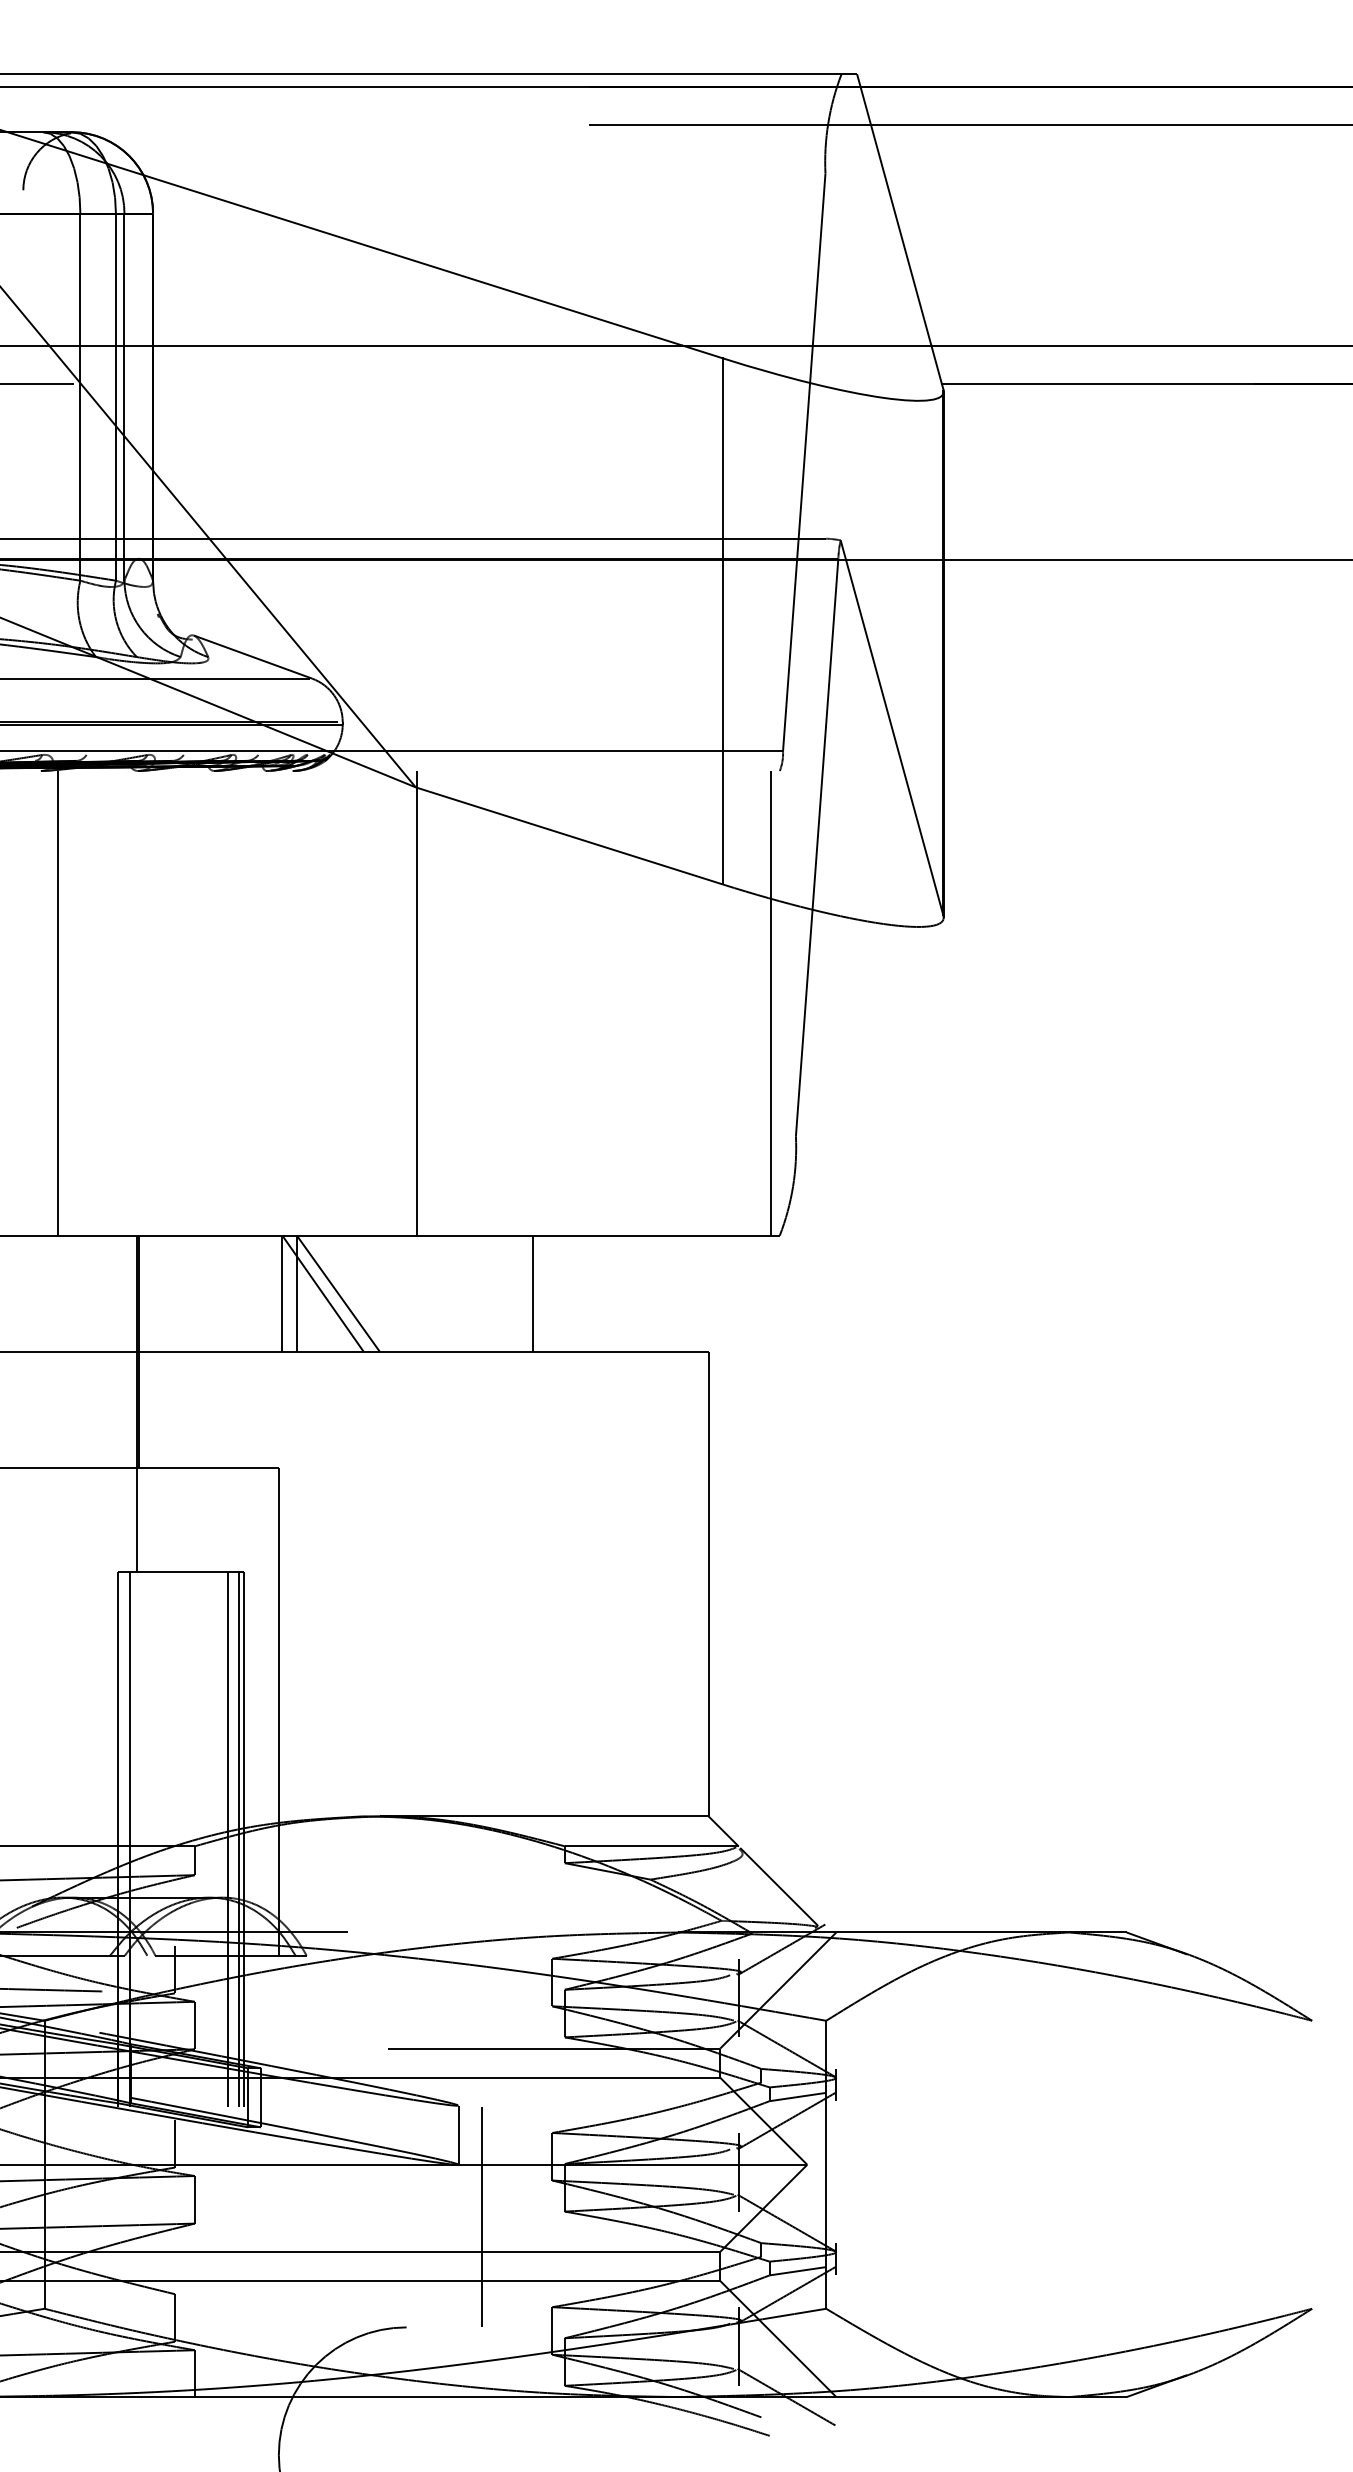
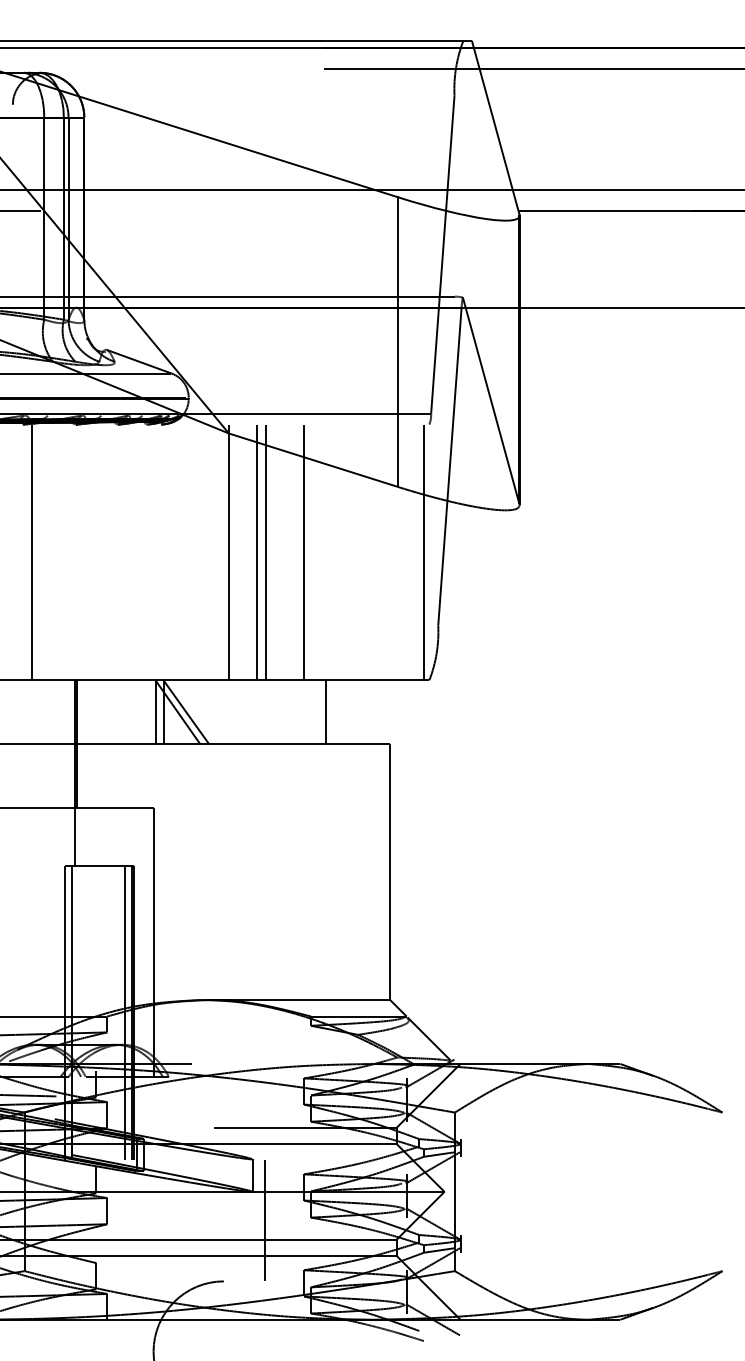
line: (467, 1003) -> (257, 552), added
line: (483, 1003) -> (266, 552), added
line: (551, 1003) -> (303, 552), added
line: (533, 1294) -> (326, 712), moved

